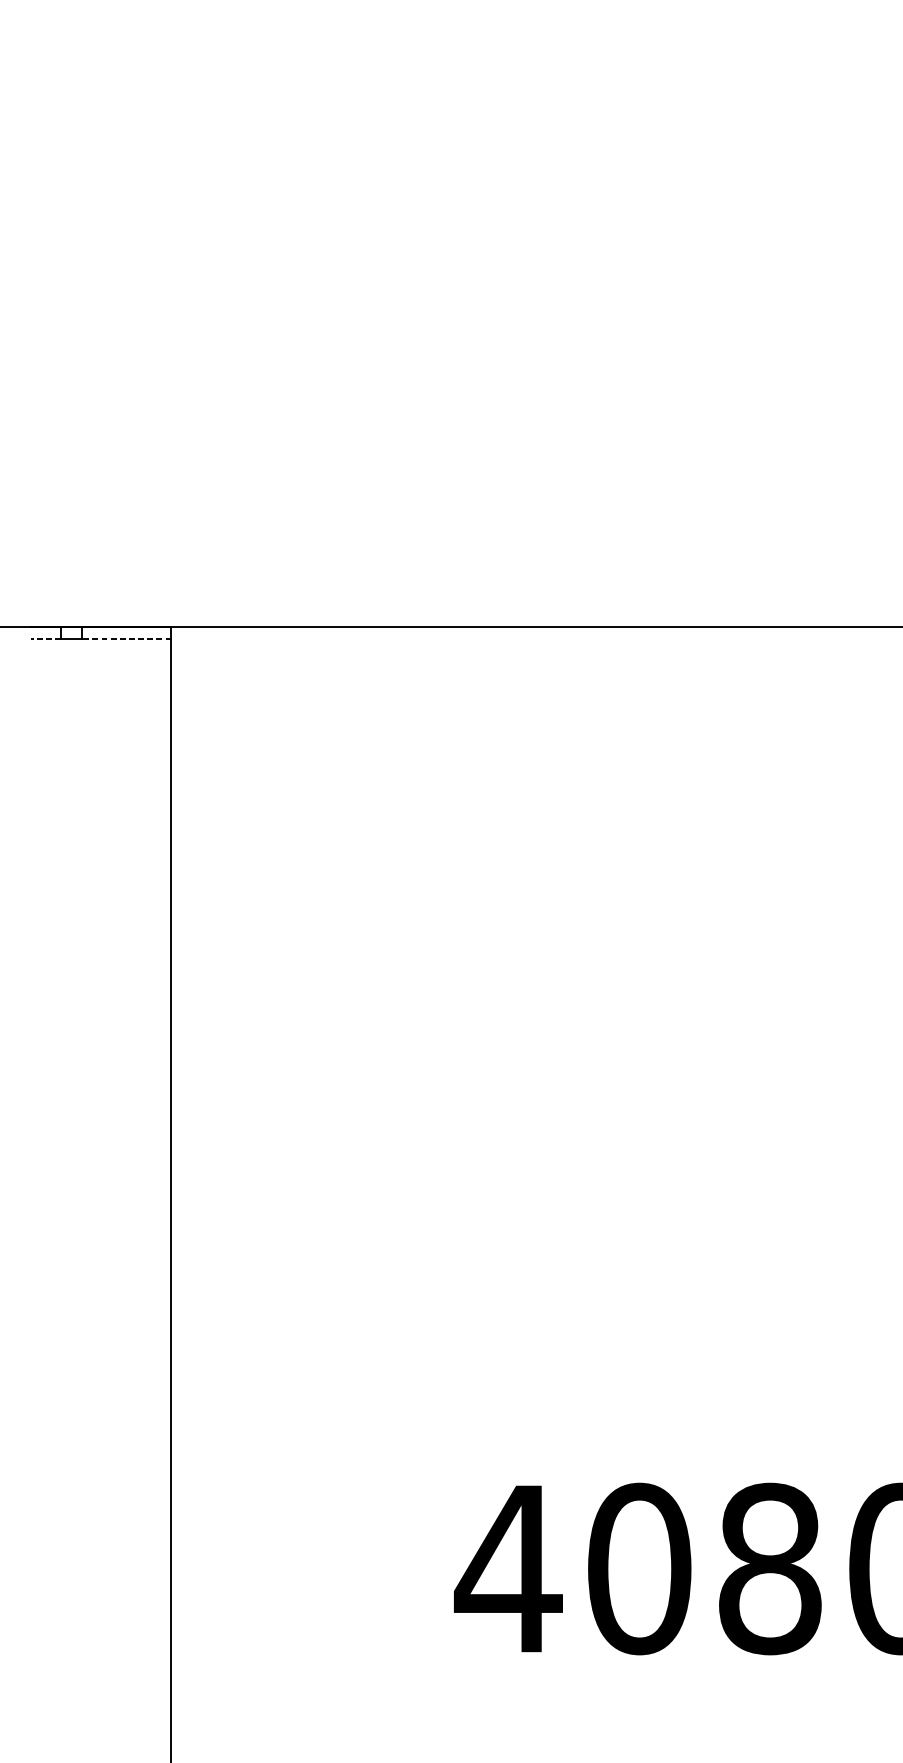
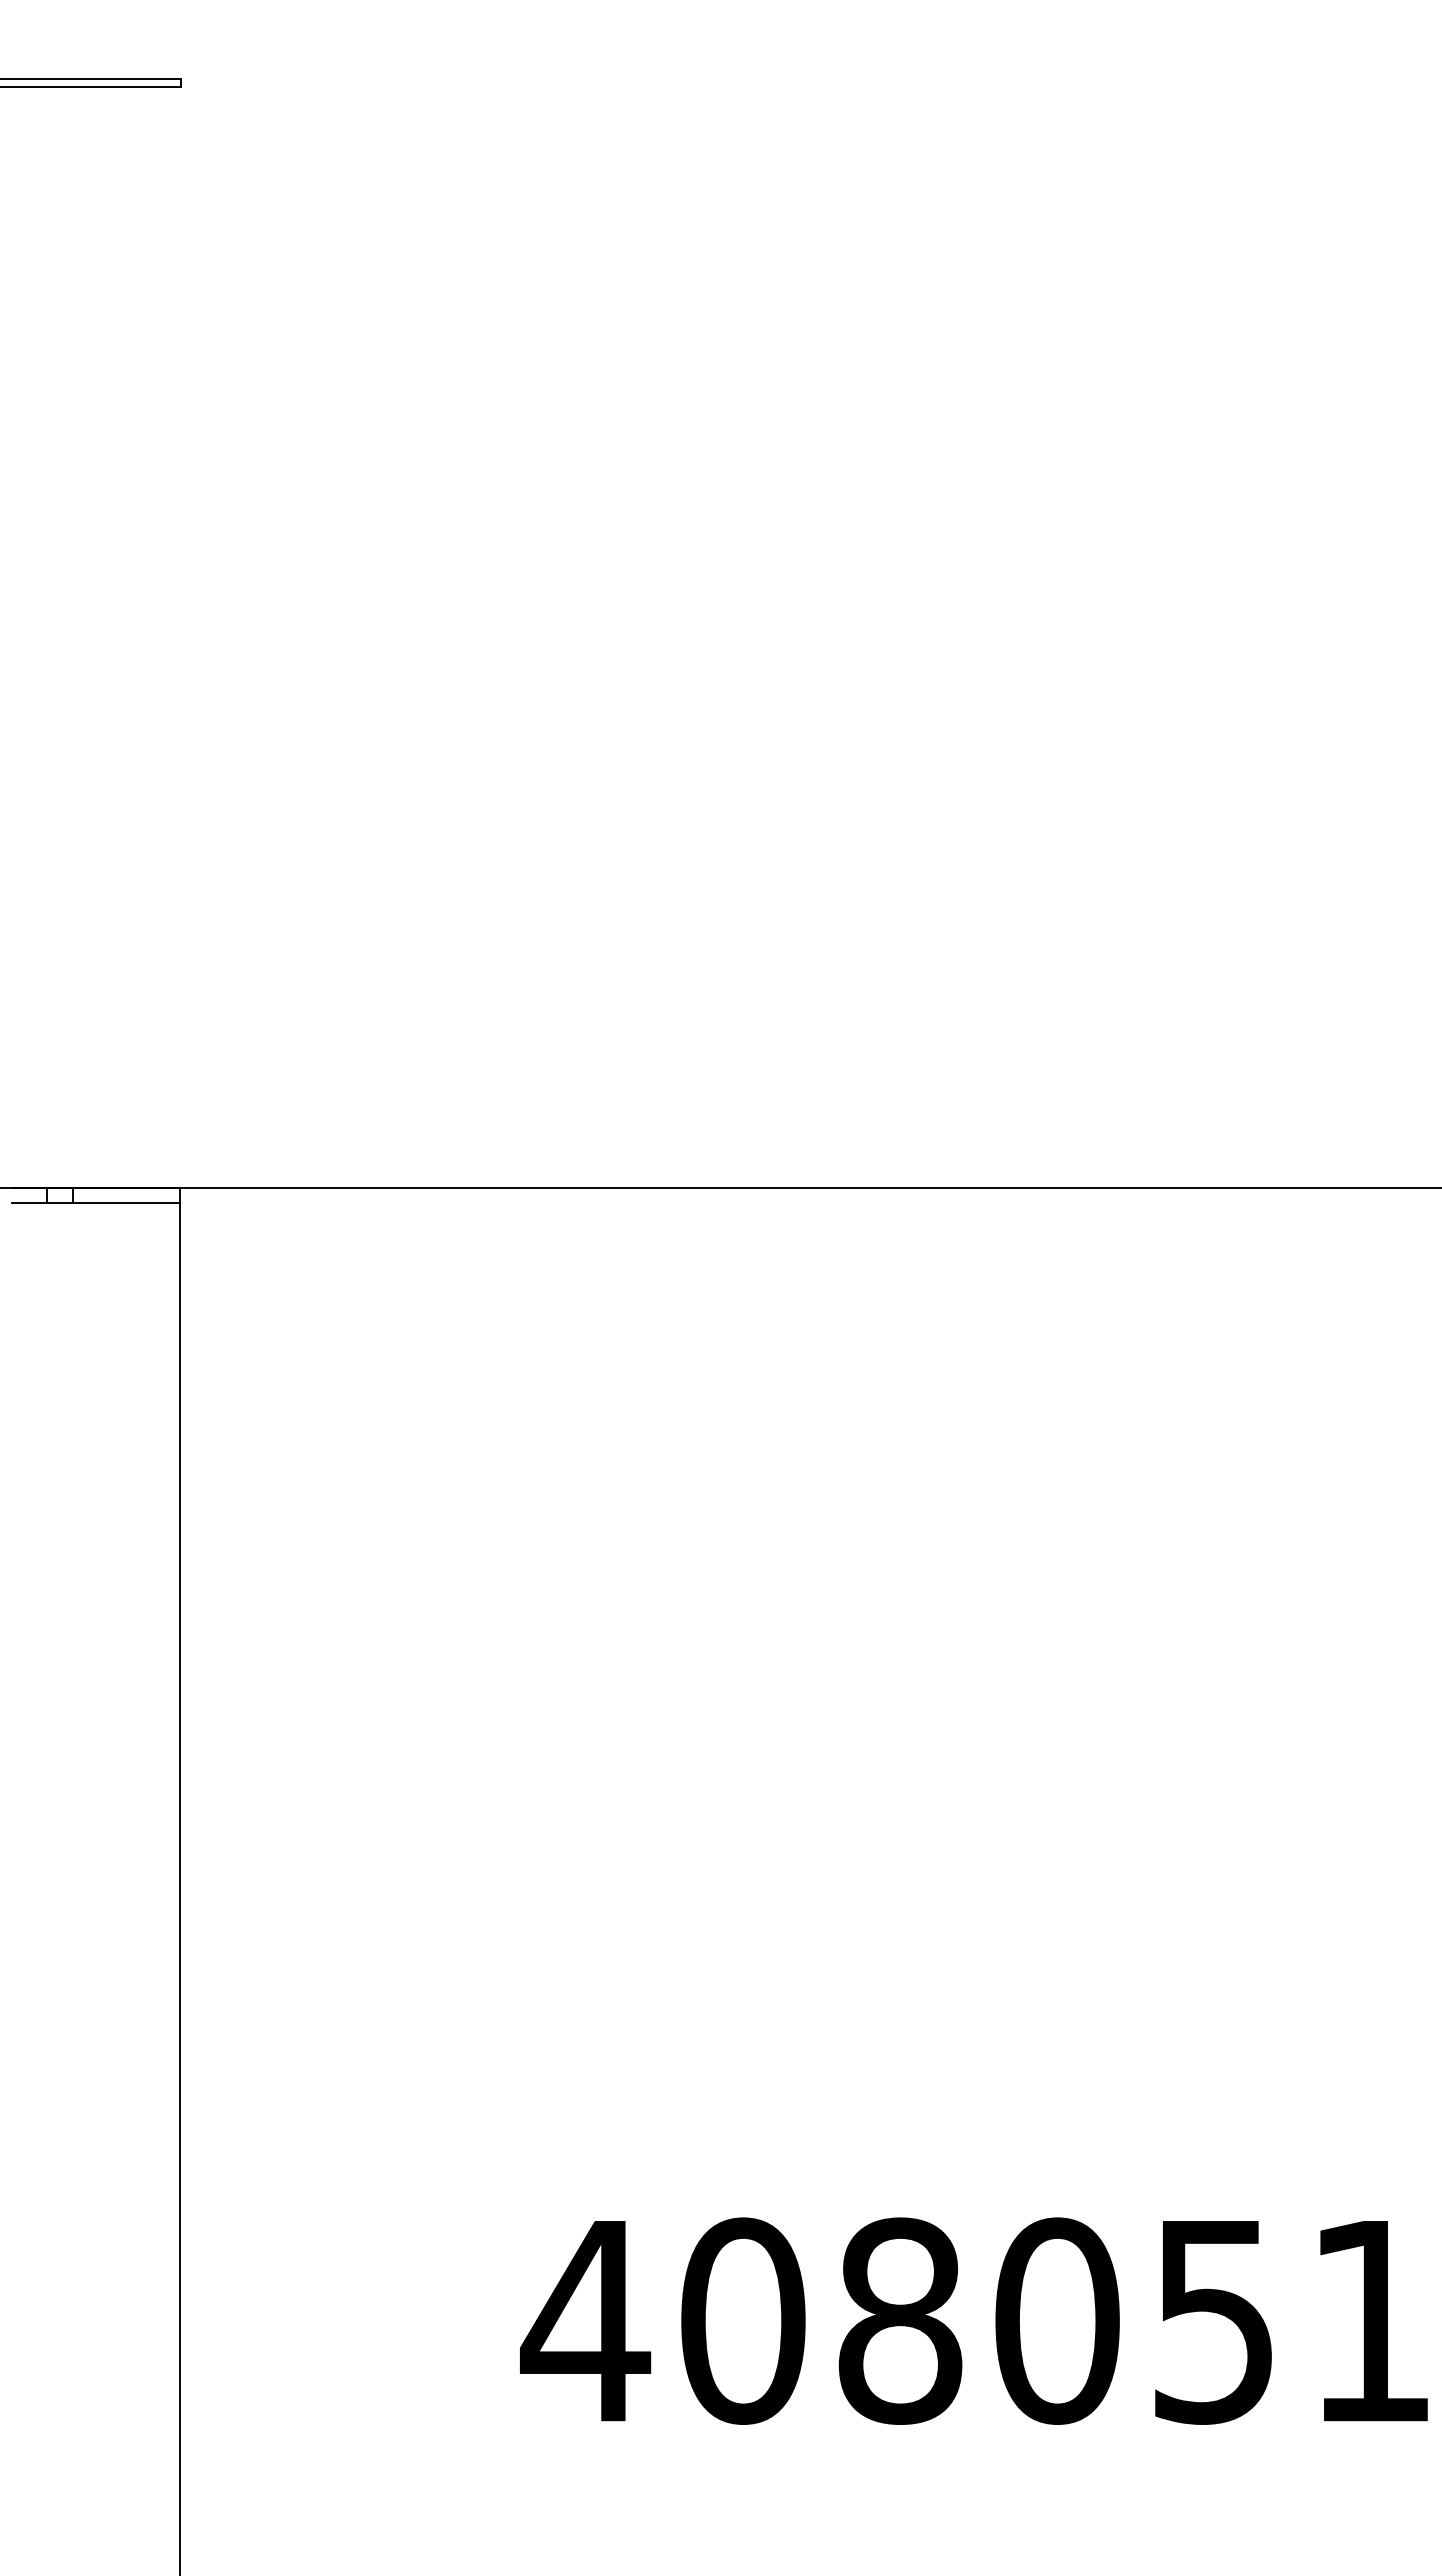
line: (46, 638) -> (29, 1202), dashed -> solid
line: (126, 638) -> (126, 1202), dashed -> solid

